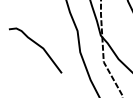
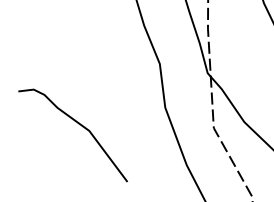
curve: (38, 46) -> (79, 126), moved

